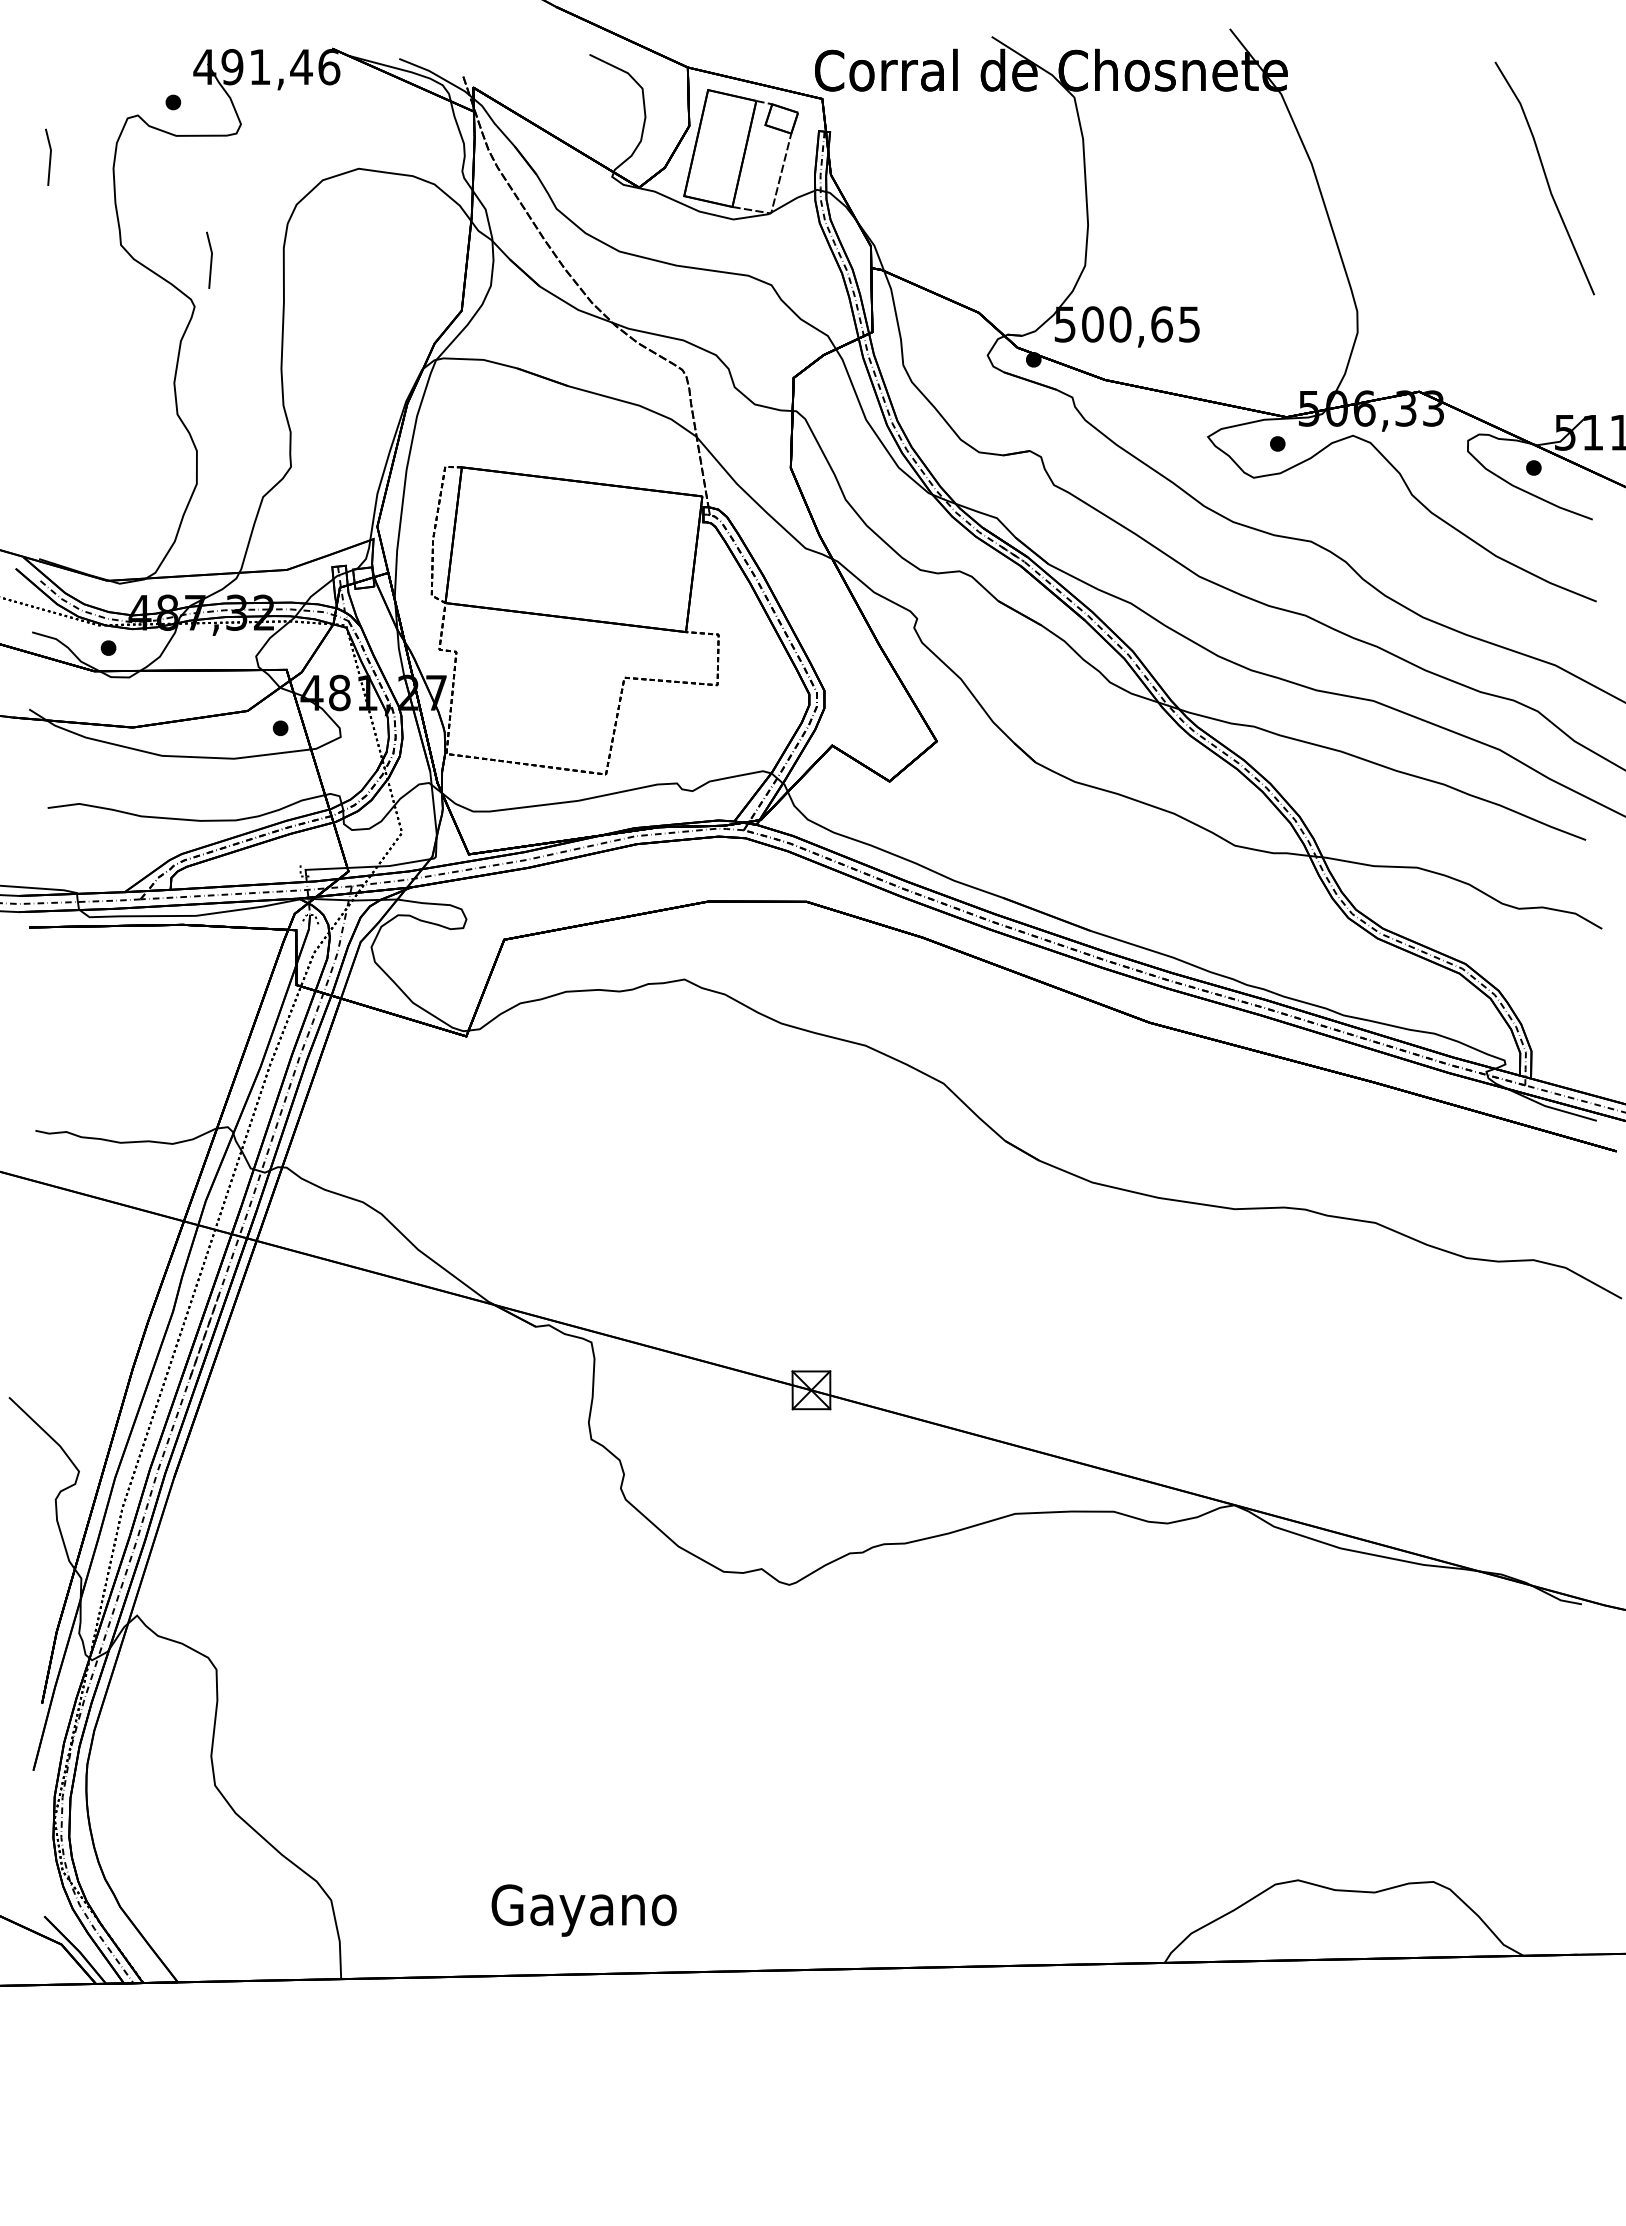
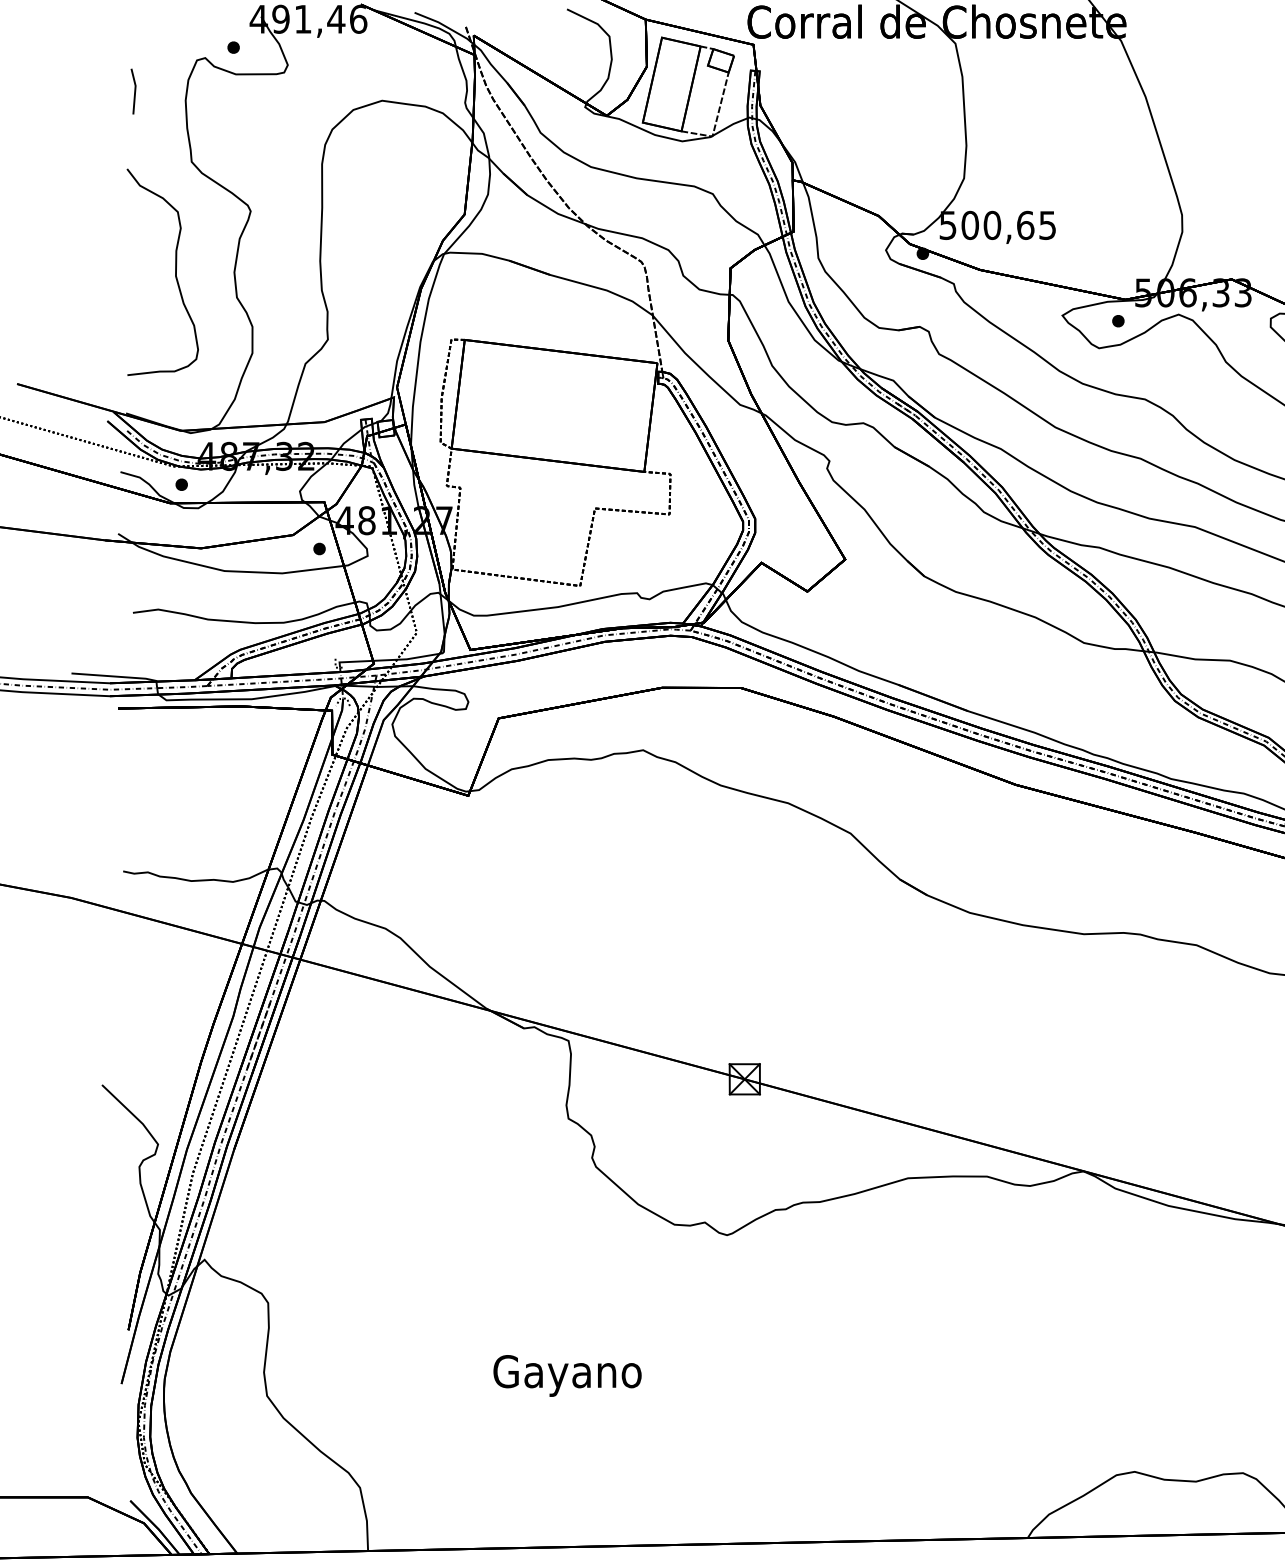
line: (210, 259) -> (263, 173), removed
curve: (100, 382) -> (175, 271), added
text: (583, 1910) -> (567, 1375), moved

